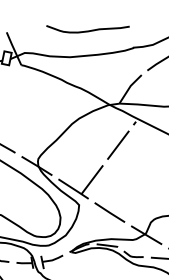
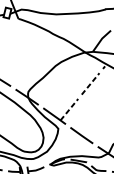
line: (118, 144) -> (90, 83), solid -> dashed
line: (92, 179) -> (69, 109), solid -> dashed

